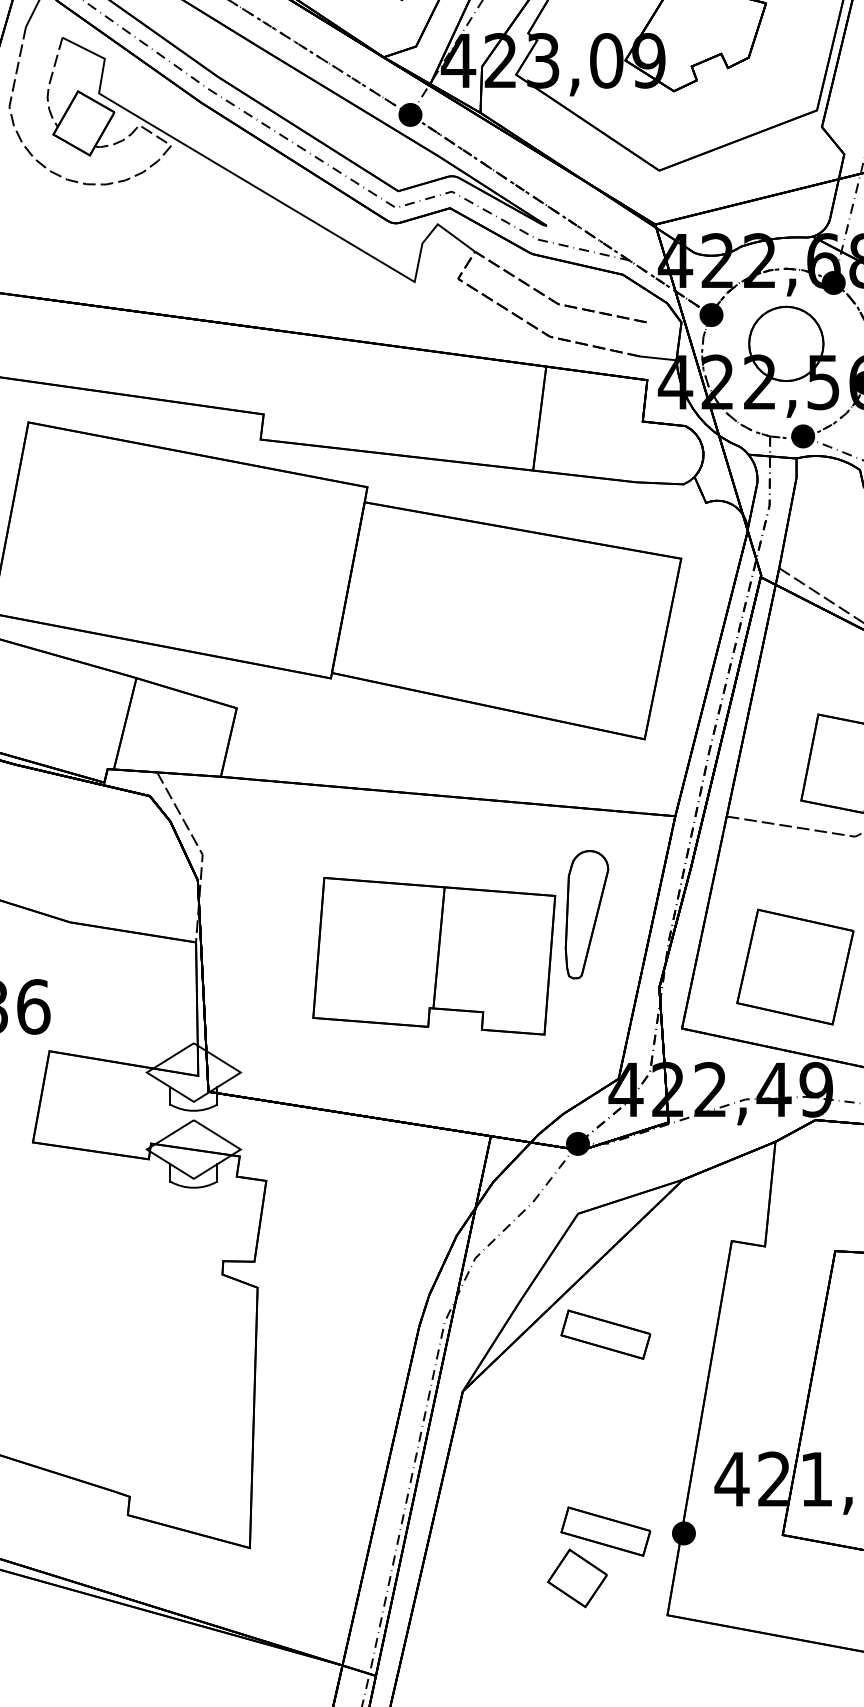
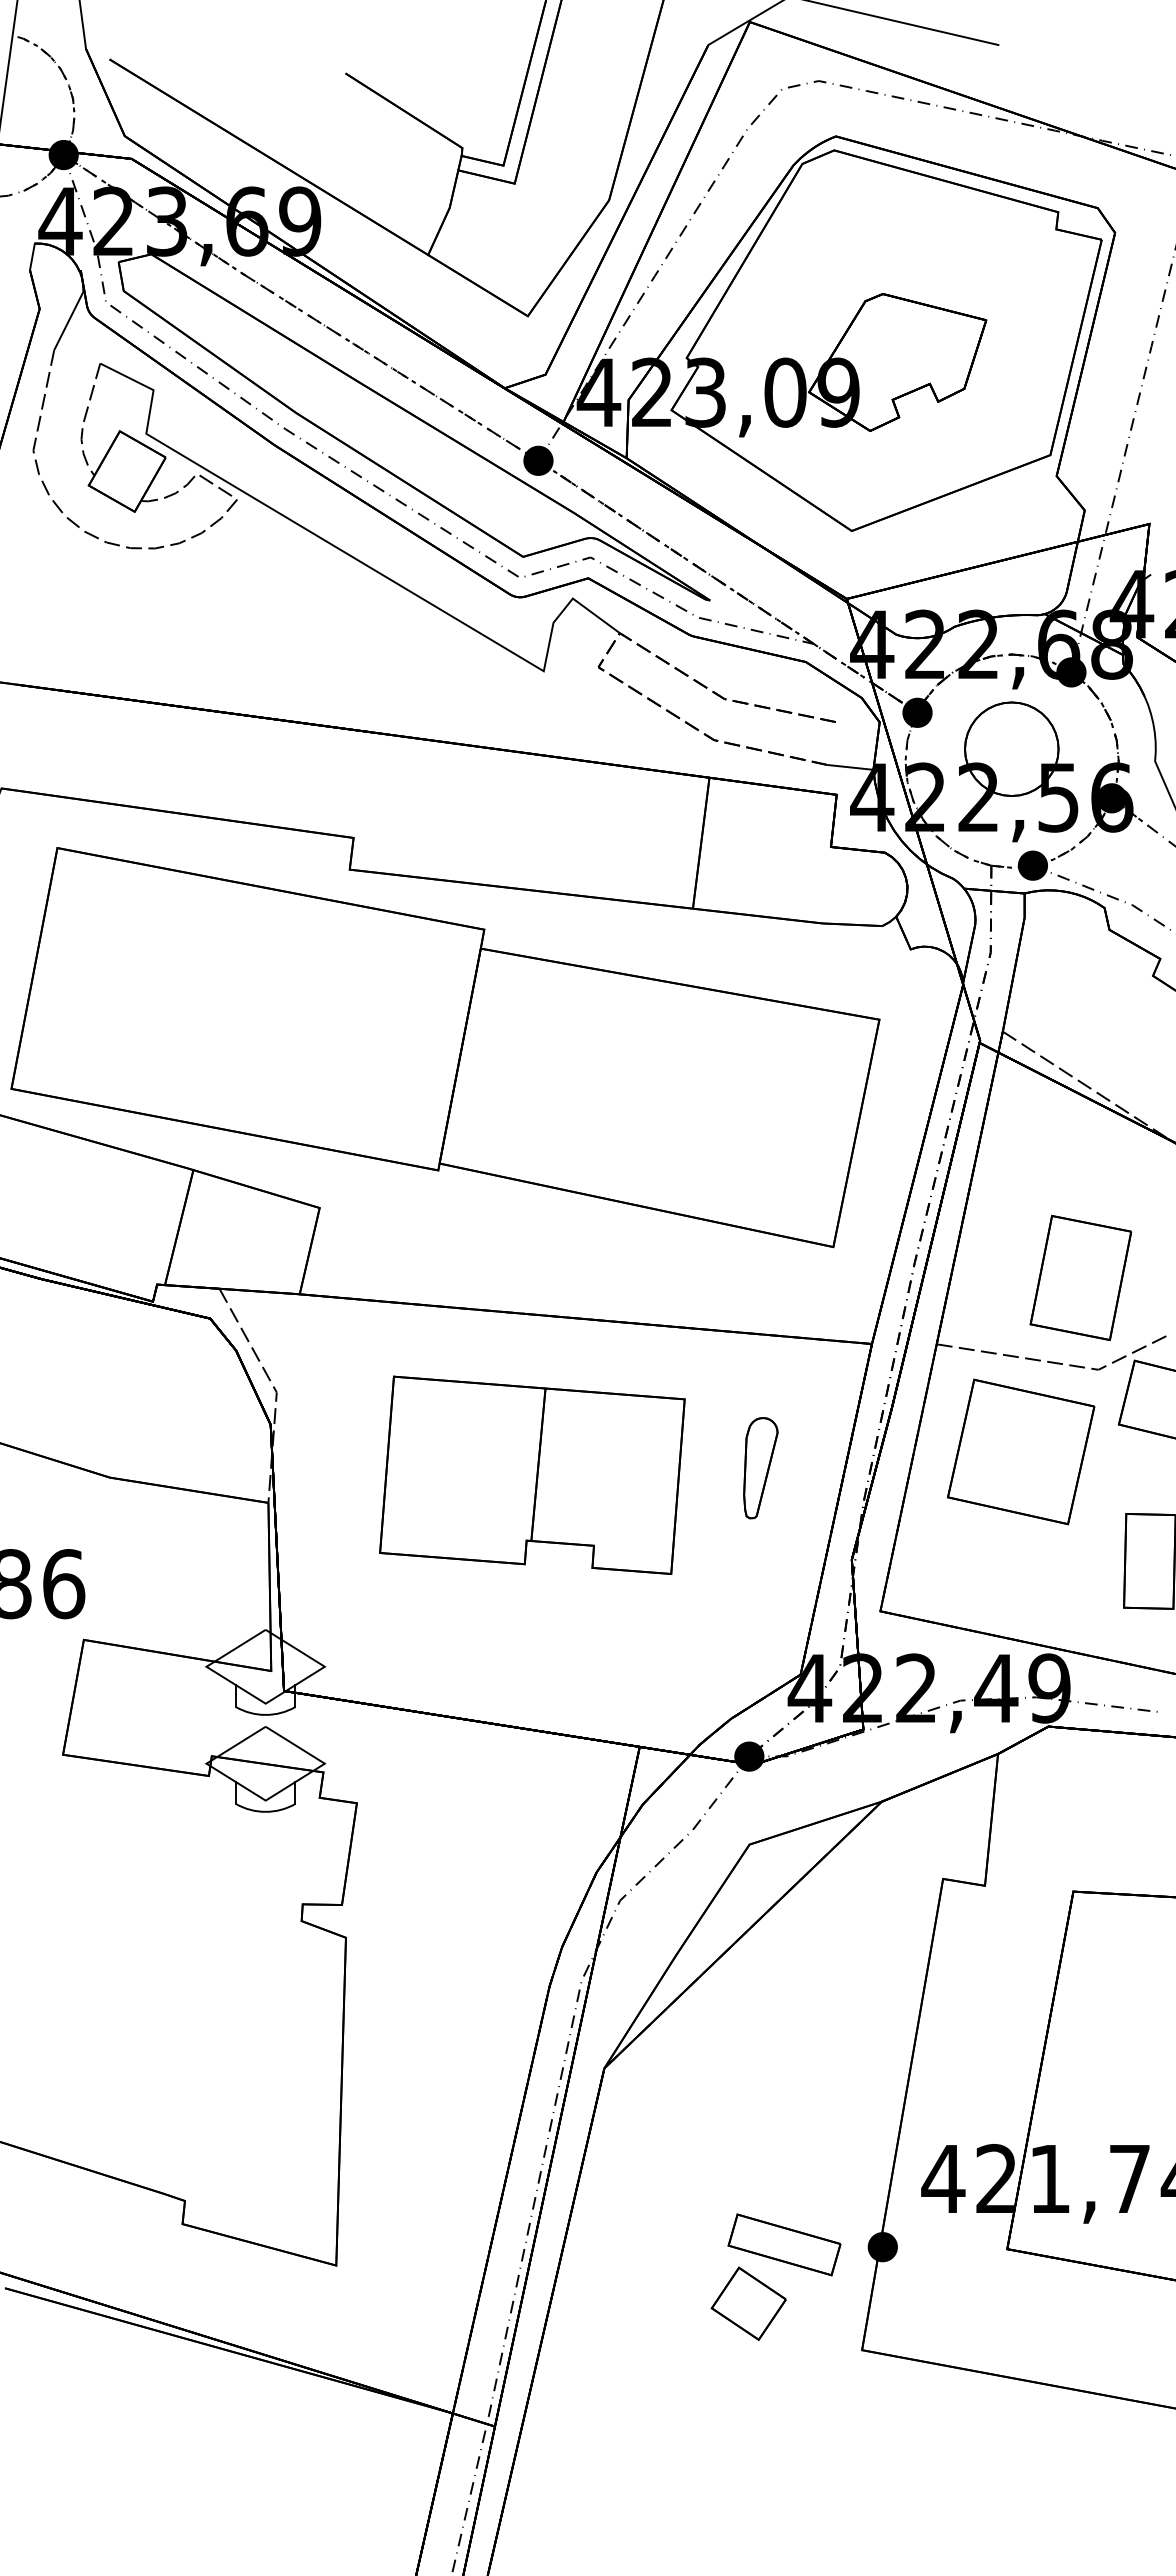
part: (586, 915) -> (760, 1468), size x0.62
part: (434, 955) -> (532, 1474), moved
part: (795, 966) -> (1021, 1451), moved
part: (605, 1334) -> (784, 1996), removed

